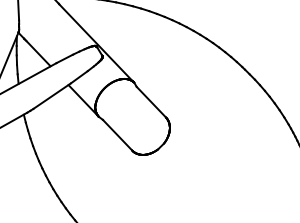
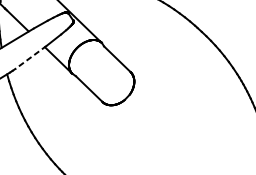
line: (52, 96) -> (31, 57), solid -> dashed

